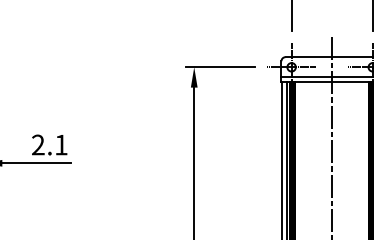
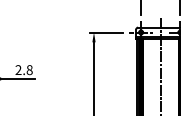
text: (60, 145) -> (29, 70), 2.1 -> 2.8

